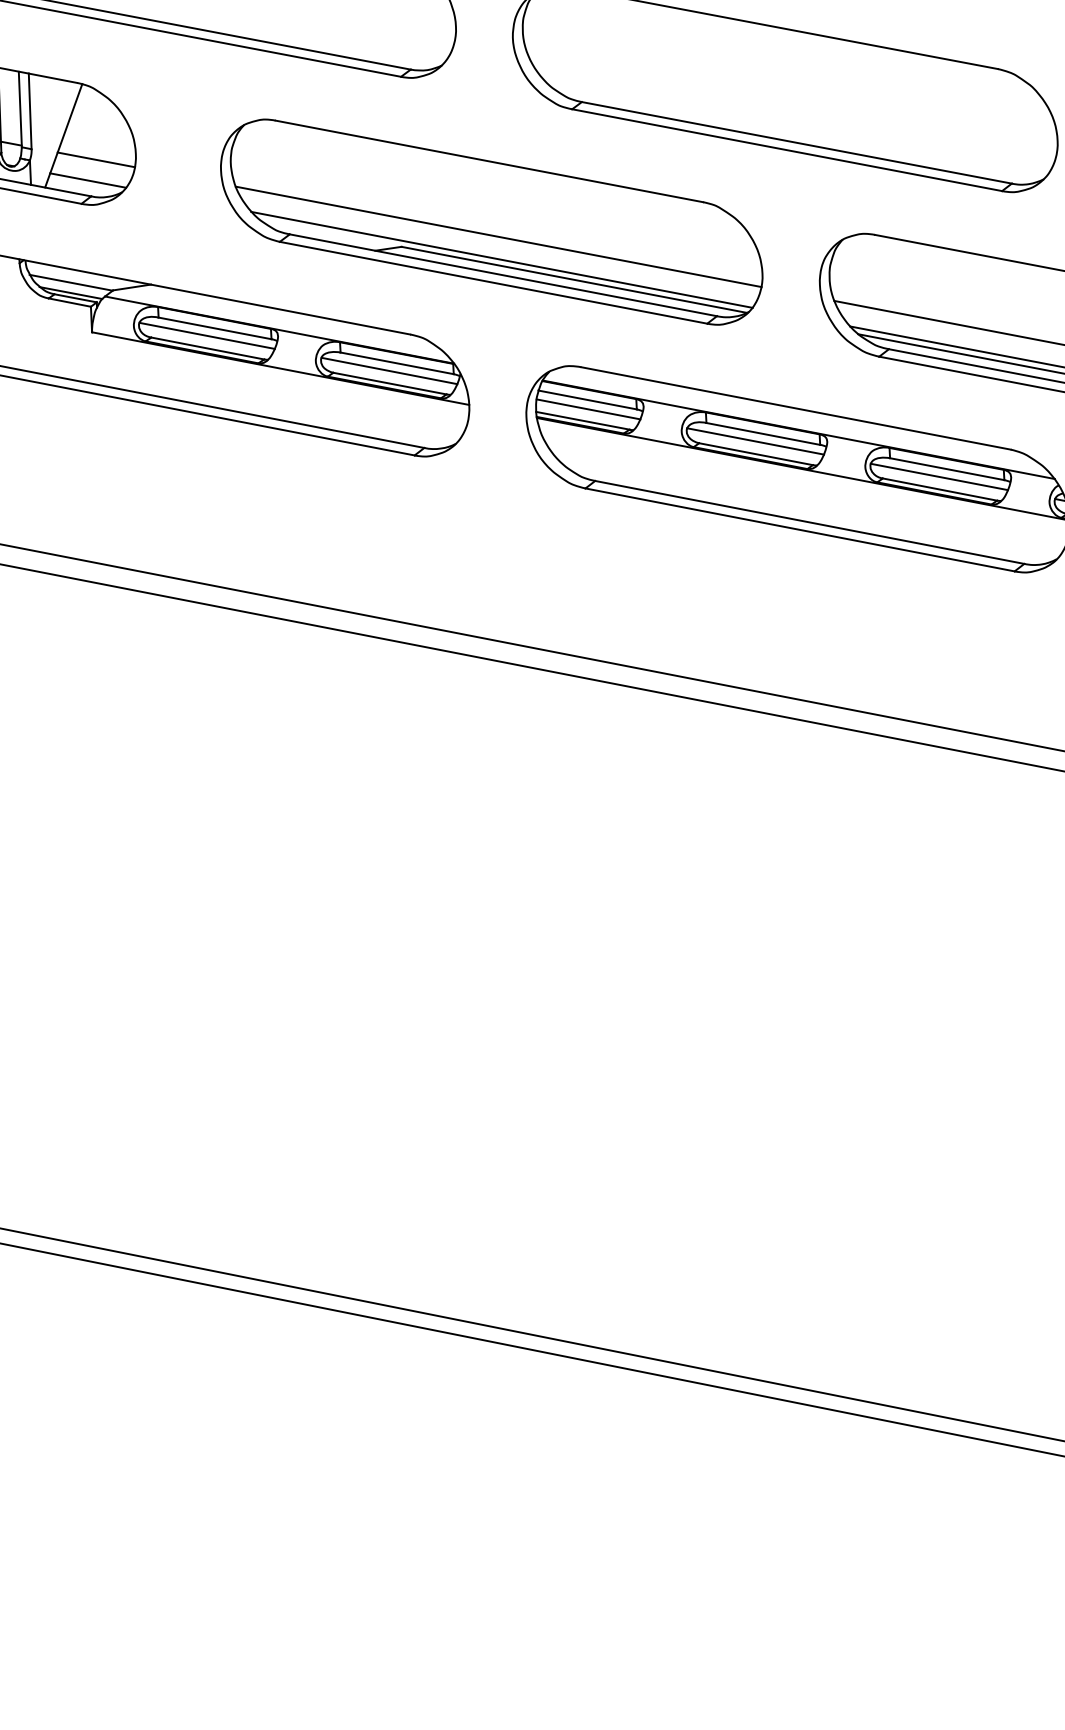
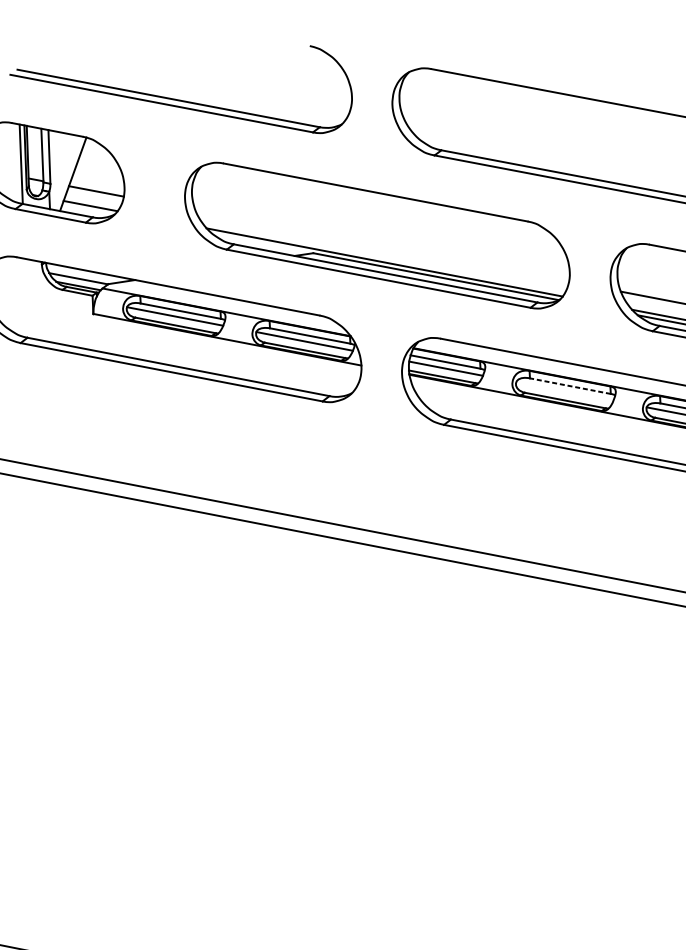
line: (498, 236) -> (382, 245), removed
line: (763, 433) -> (570, 385), solid -> dashed
line: (755, 441) -> (564, 391), removed

